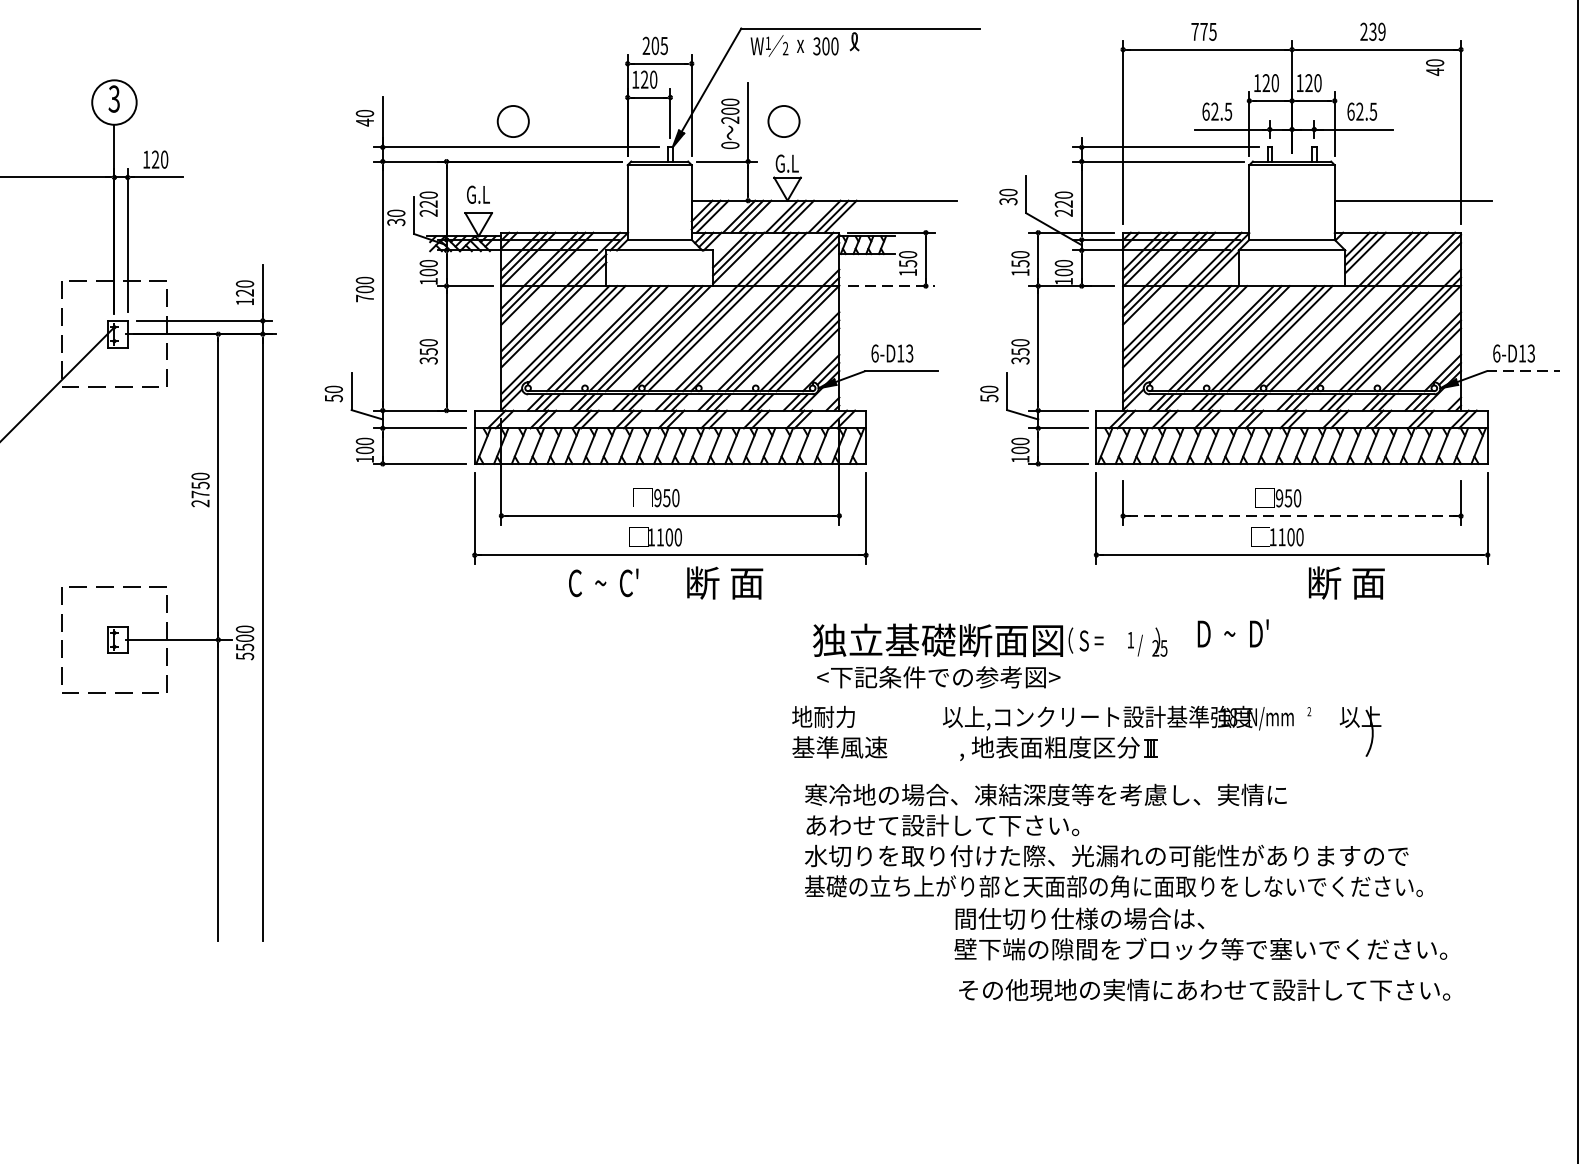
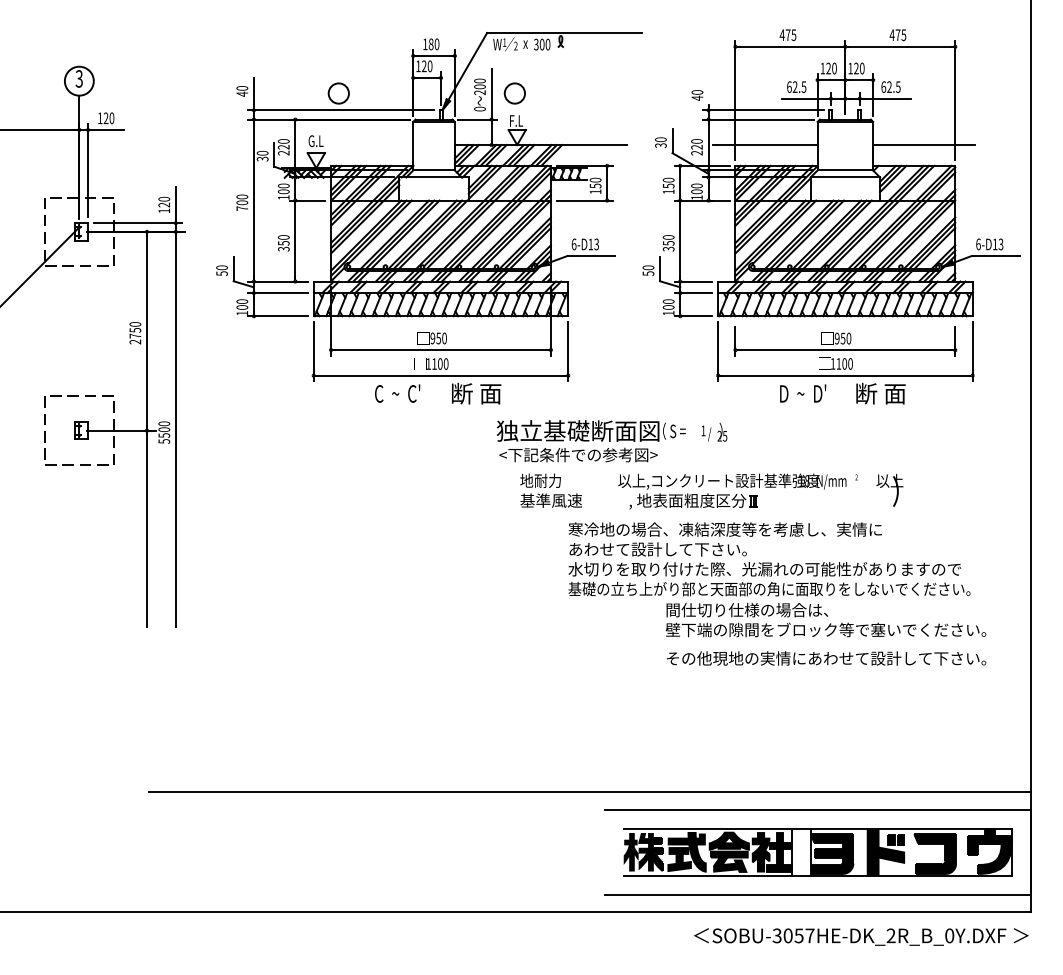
text: (1193, 30) -> (781, 34), 775 -> 475
text: (1372, 32) -> (897, 35), 239 -> 475
text: (655, 46) -> (431, 44), 205 -> 180
text: (1435, 67) -> (697, 95), moved
text: (786, 162) -> (516, 120), G.L -> F.L
line: (1167, 201) -> (764, 145), added
line: (892, 285) -> (585, 200), dashed -> solid
line: (1522, 372) -> (995, 256), dashed -> solid
line: (1292, 516) -> (845, 350), dashed -> solid
text: (1233, 633) -> (803, 393), moved
text: (990, 656) -> (612, 441), moved
text: (1126, 871) -> (777, 579), moved
text: (1204, 990) -> (826, 658), moved

